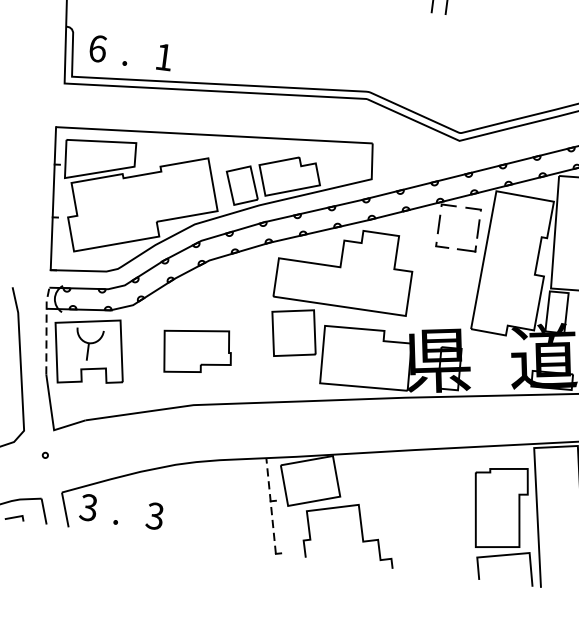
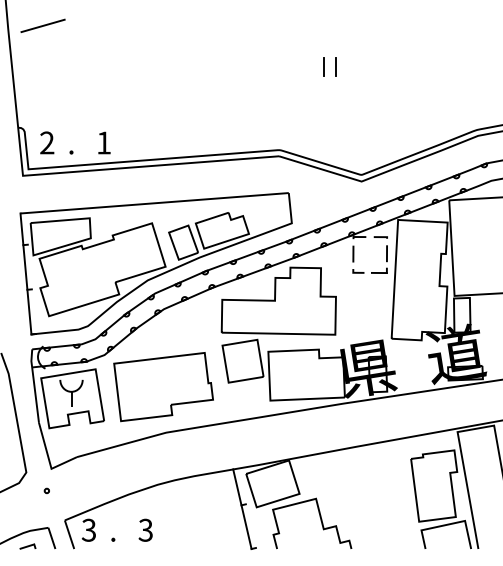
text: (98, 48) -> (47, 142), 6 -> 2
line: (46, 330) -> (34, 385), dashed -> solid
part: (197, 351) -> (163, 387), size x1.67
line: (271, 506) -> (242, 509), dashed -> solid

